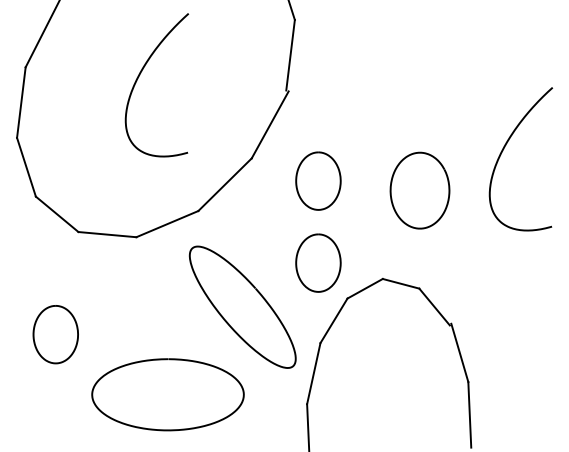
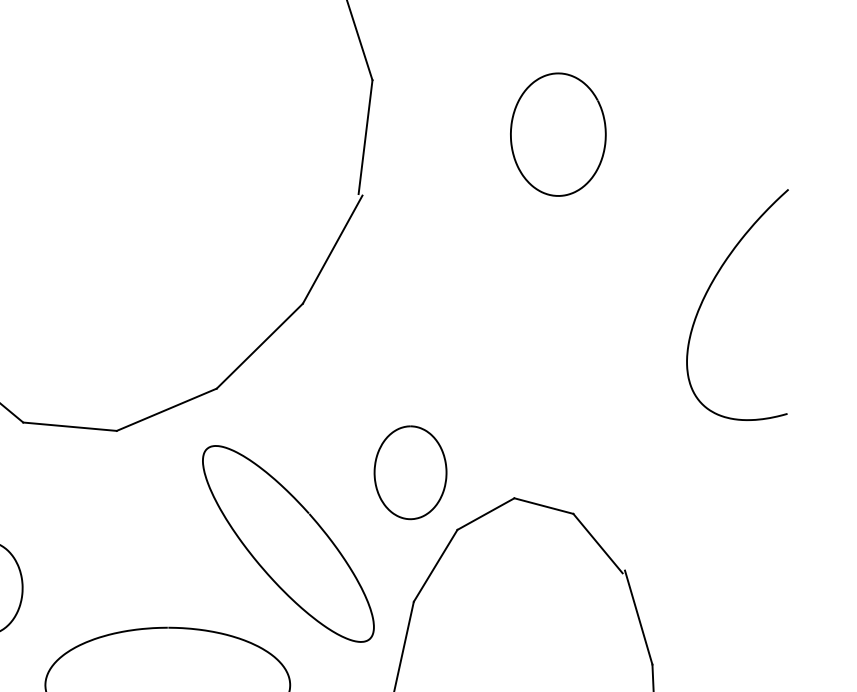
curve: (140, 75) -> (123, 169), removed
curve: (297, 180) -> (376, 339), removed
curve: (392, 183) -> (513, 123), moved

